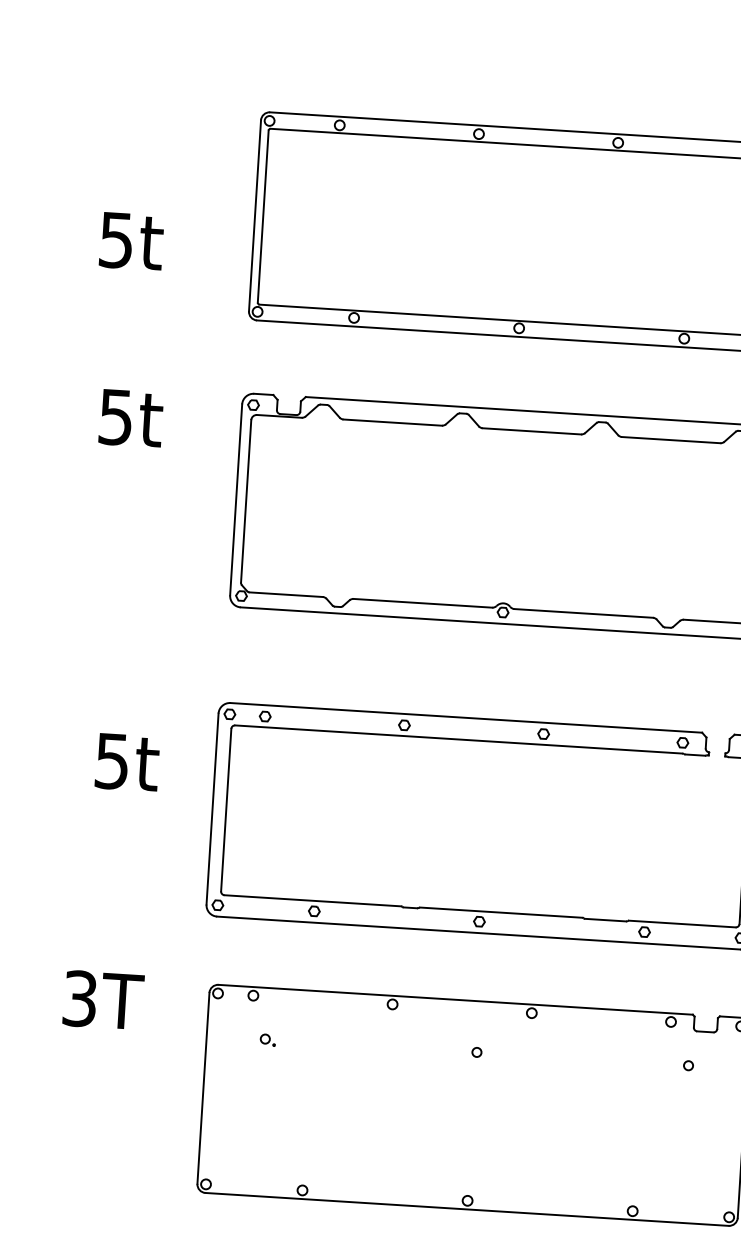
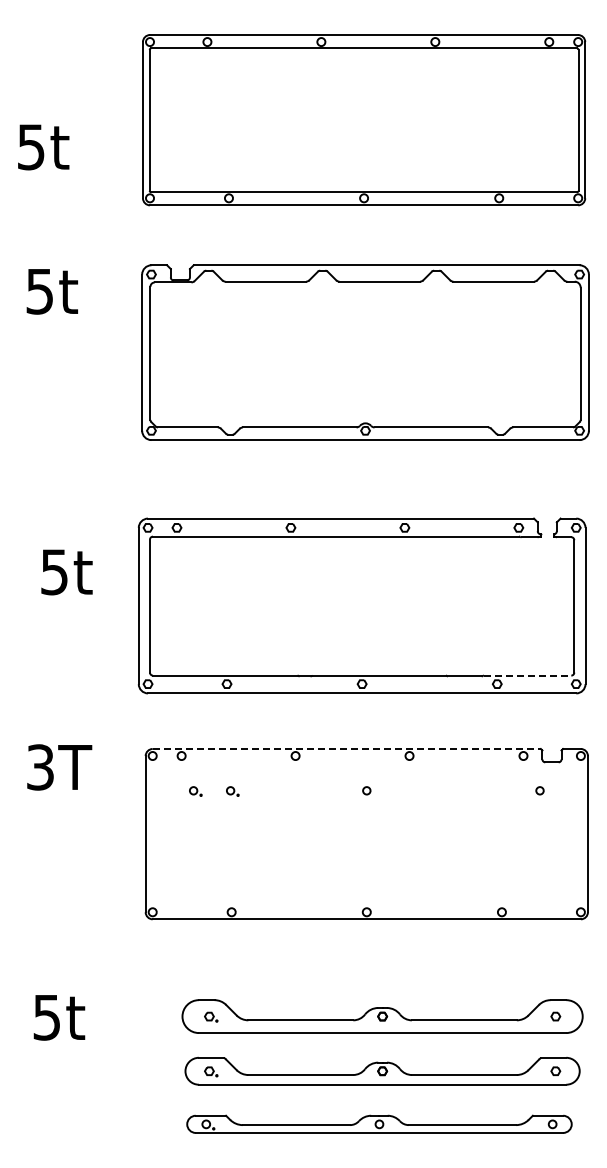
line: (682, 923) -> (527, 675), solid -> dashed
line: (456, 999) -> (347, 748), solid -> dashed
part: (312, 1042) -> (232, 791), added

